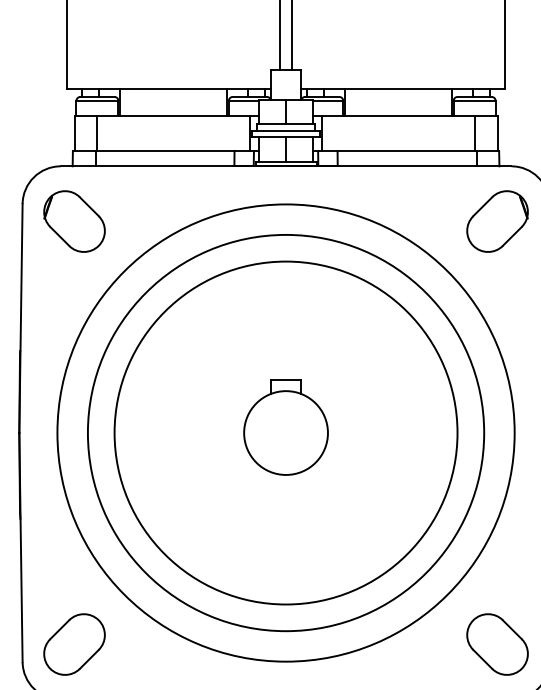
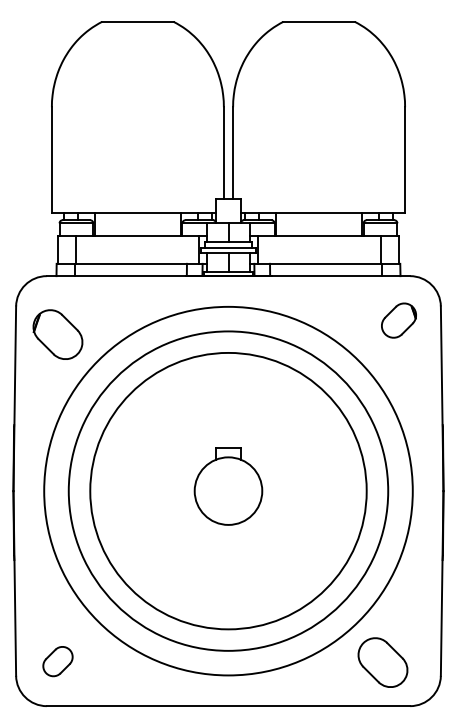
part: (73, 221) -> (57, 334), moved
part: (496, 221) -> (398, 320), size x0.7
part: (73, 644) -> (57, 661), size x0.6
part: (496, 644) -> (382, 662), moved

